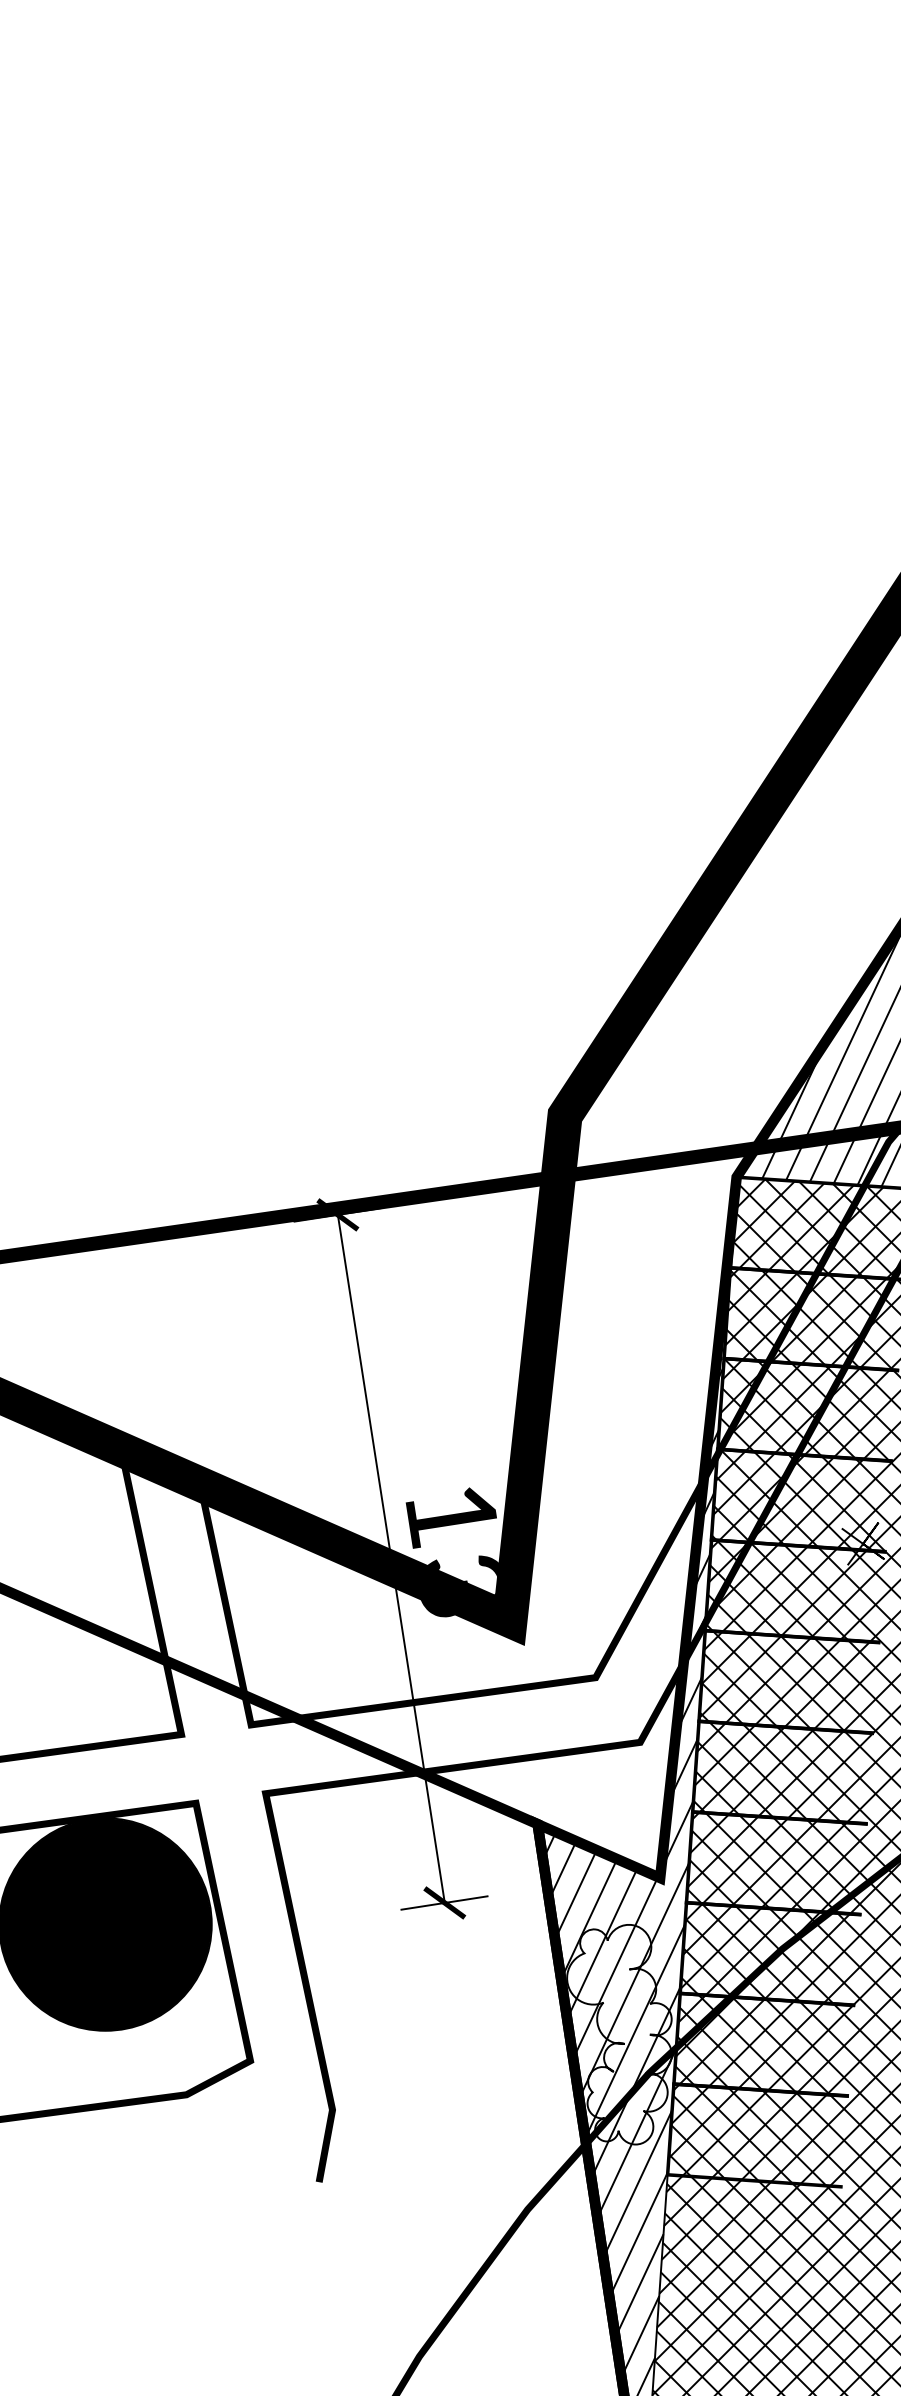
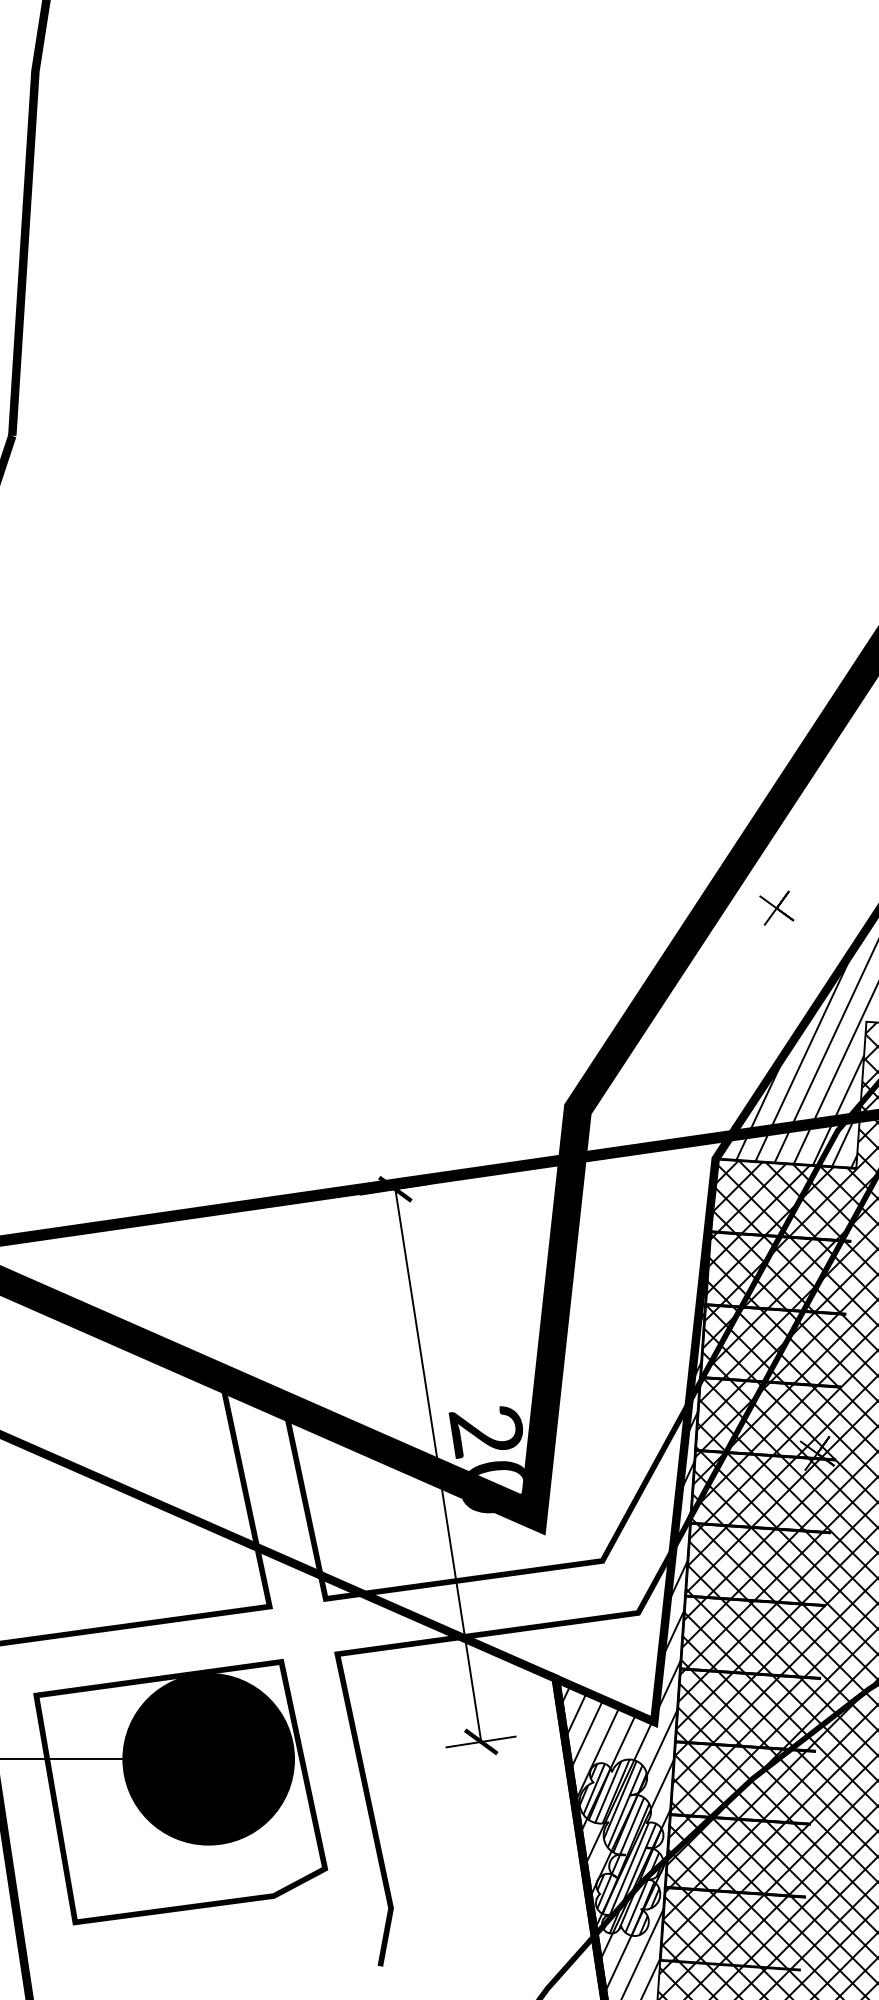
curve: (812, 864) -> (776, 907), added
text: (450, 1551) -> (485, 1459), 13 -> 20
hatch: (619, 2034) -> (621, 1847), added

